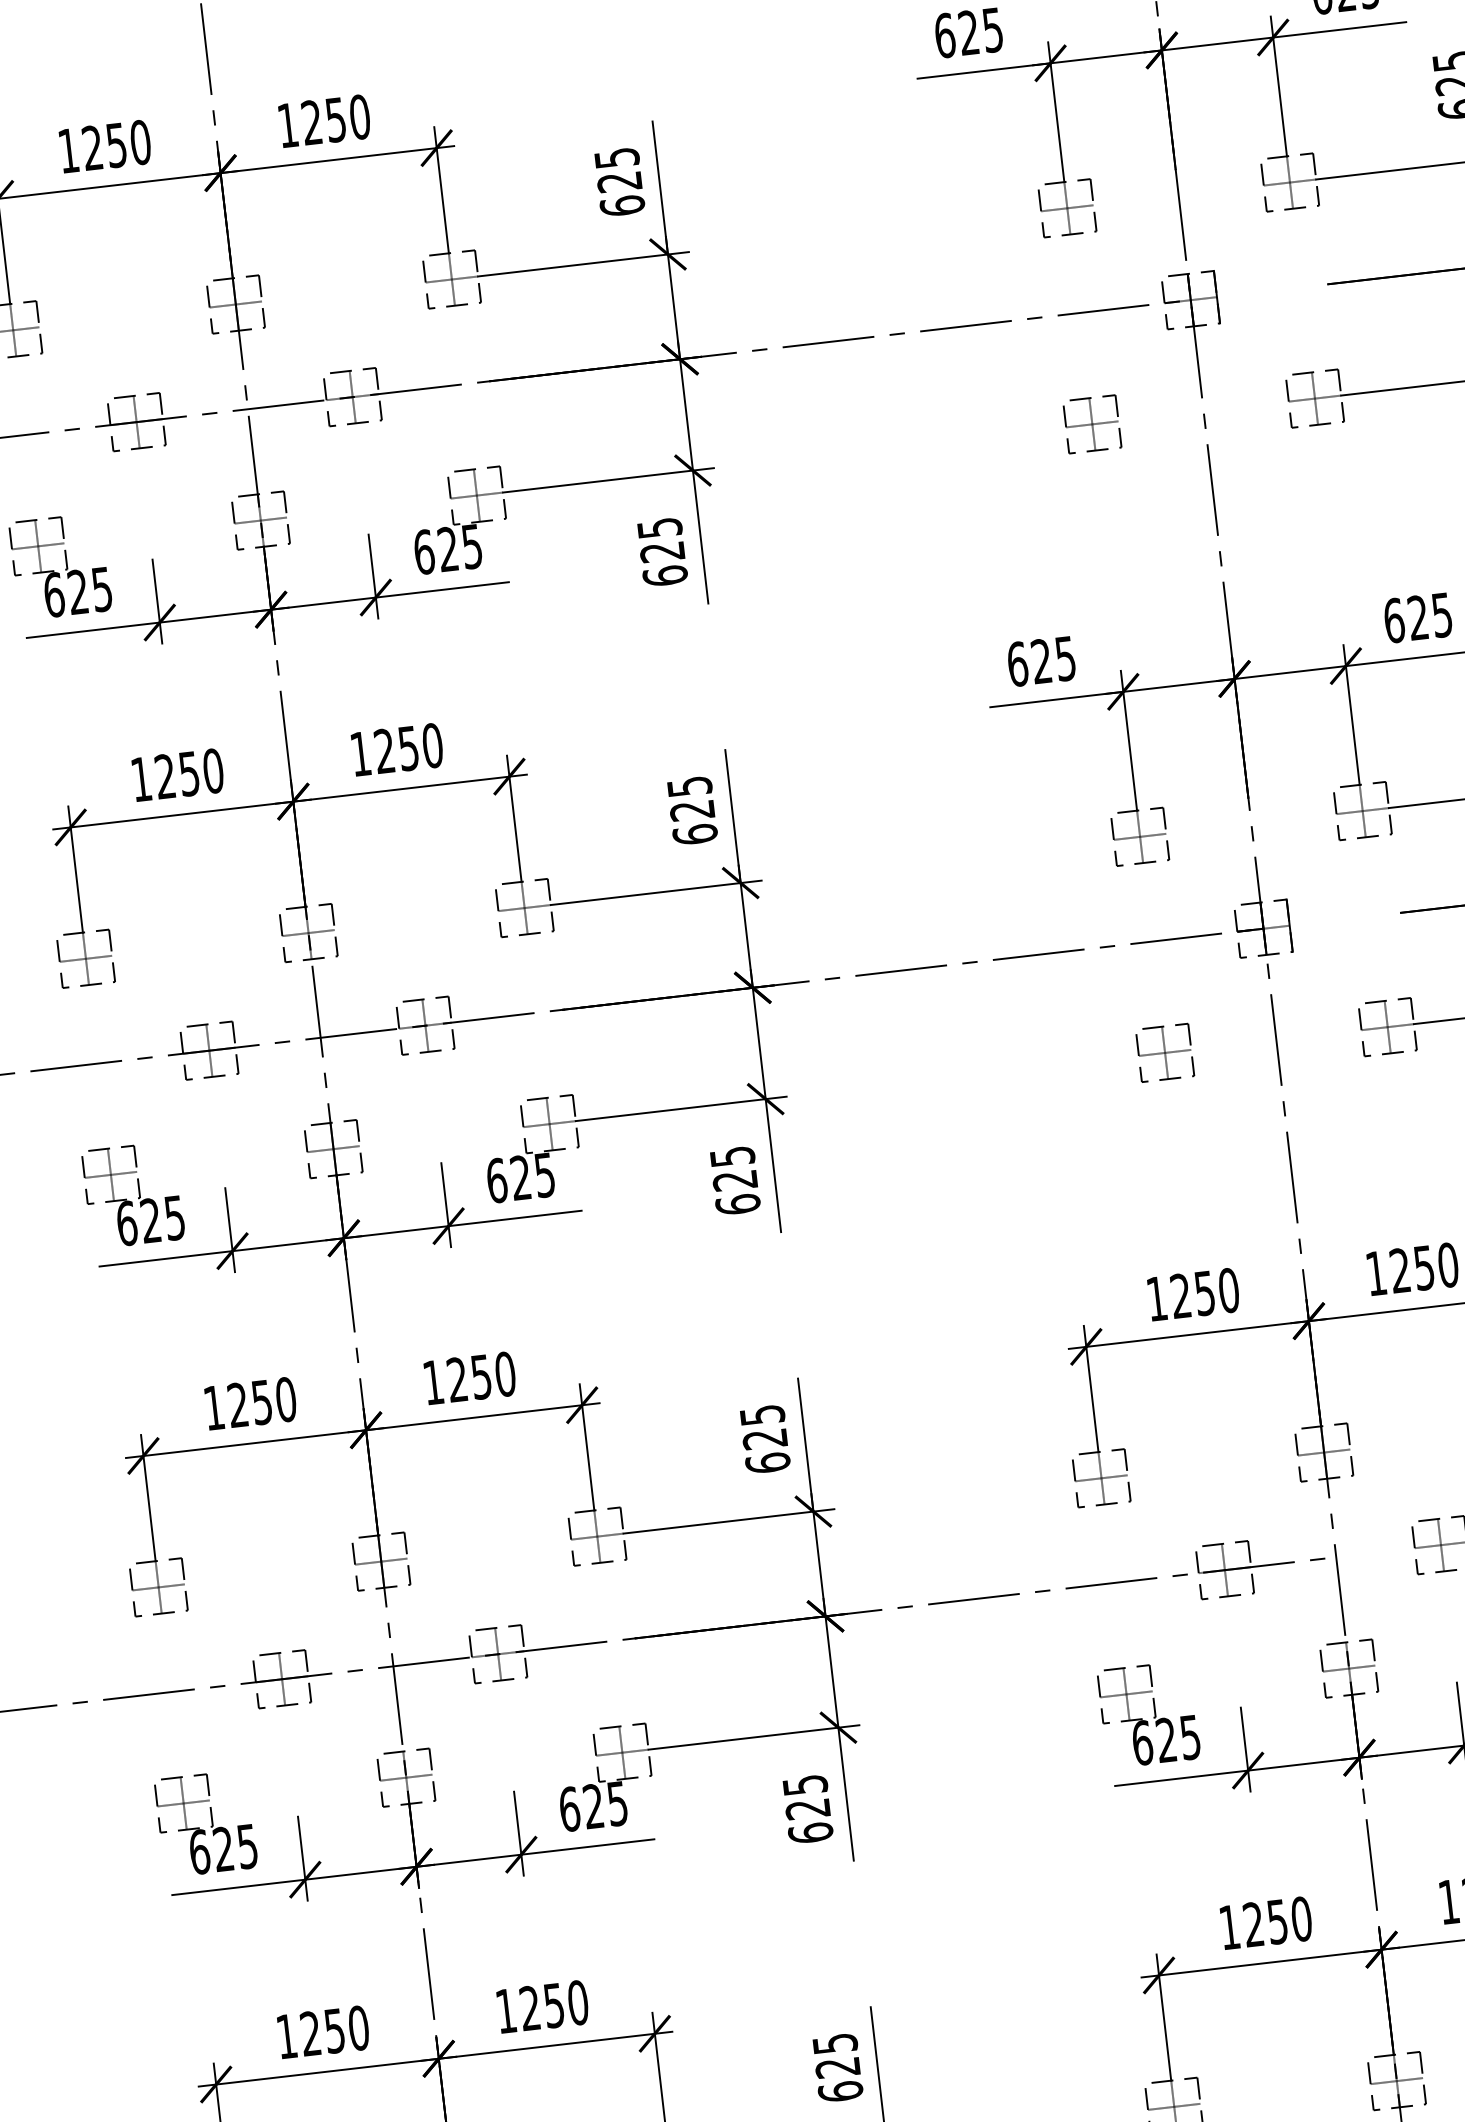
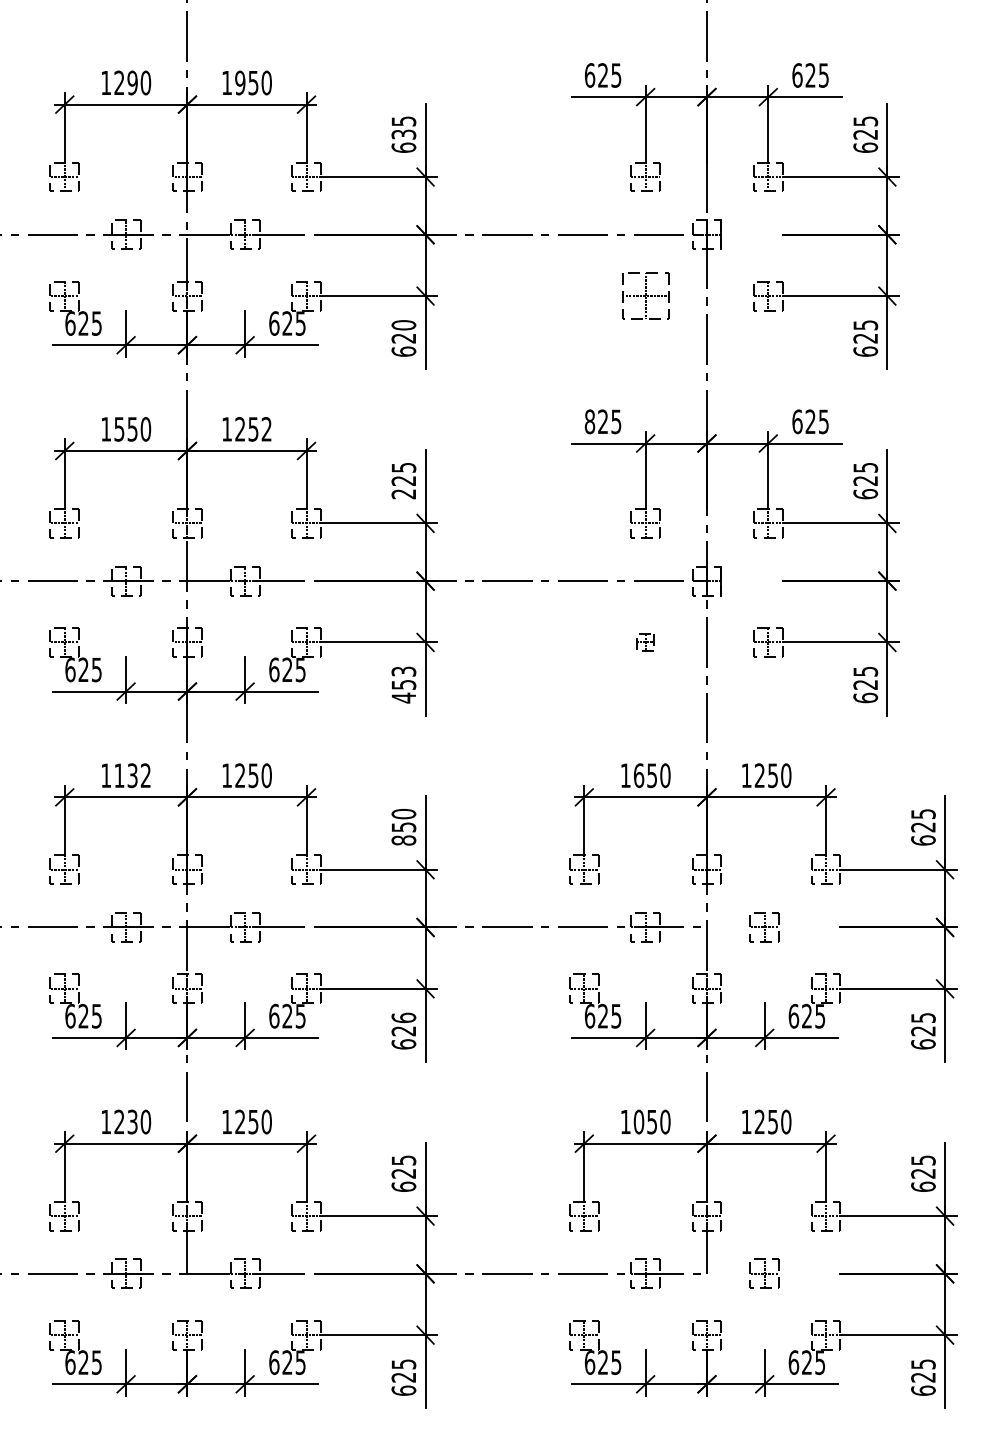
text: (312, 121) -> (240, 82), 1250 -> 1950
text: (116, 144) -> (132, 82), 1250 -> 1290
text: (618, 181) -> (403, 134), 625 -> 635
part: (1092, 425) -> (645, 296), size x1.6
text: (659, 528) -> (403, 325), 625 -> 620
text: (1016, 663) -> (589, 421), 625 -> 825
text: (432, 746) -> (266, 429), 1250 -> 1252
text: (165, 776) -> (119, 429), 1250 -> 1550
text: (694, 833) -> (403, 493), 625 -> 225
part: (1164, 1053) -> (645, 642), size x0.6
text: (734, 1180) -> (403, 684), 625 -> 453
text: (1181, 1295) -> (639, 775), 1250 -> 1650
text: (261, 1402) -> (132, 775), 1250 -> 1132
text: (764, 1437) -> (403, 826), 625 -> 850
text: (804, 1784) -> (403, 1017), 625 -> 626
text: (1252, 1923) -> (638, 1121), 1250 -> 1050
text: (334, 2030) -> (132, 1121), 1250 -> 1230

